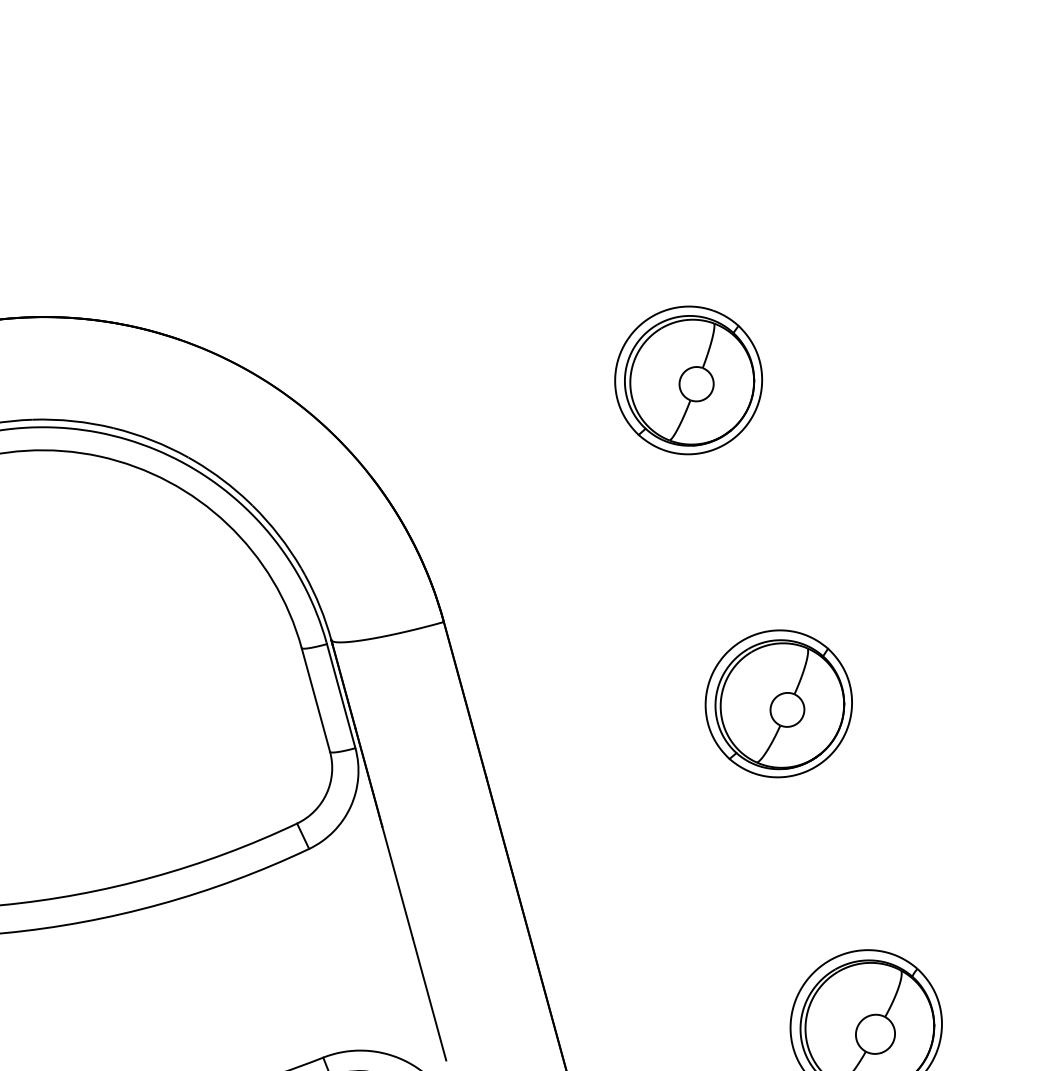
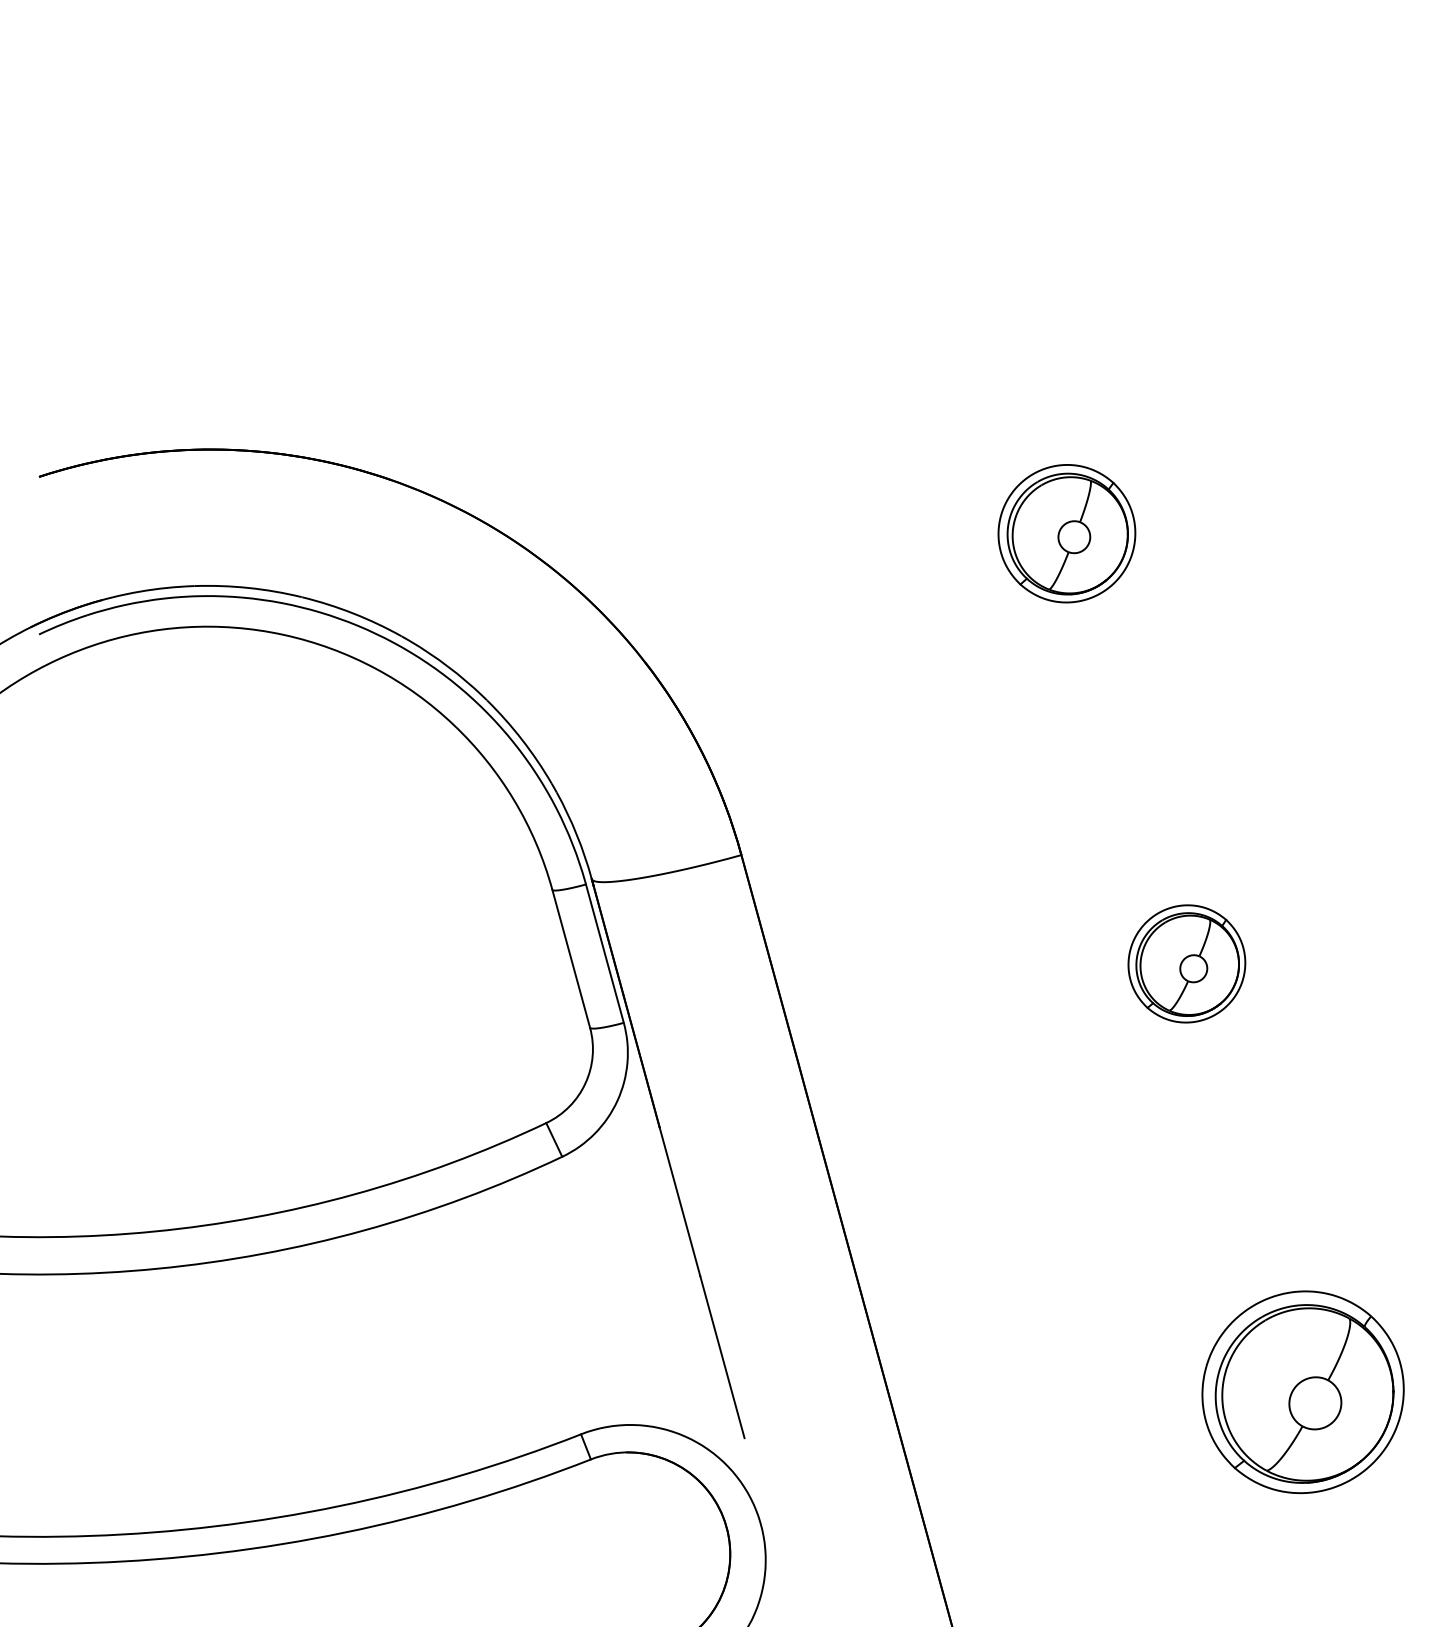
part: (688, 380) -> (1066, 533), size x0.7
part: (778, 703) -> (1186, 963), size x0.6

